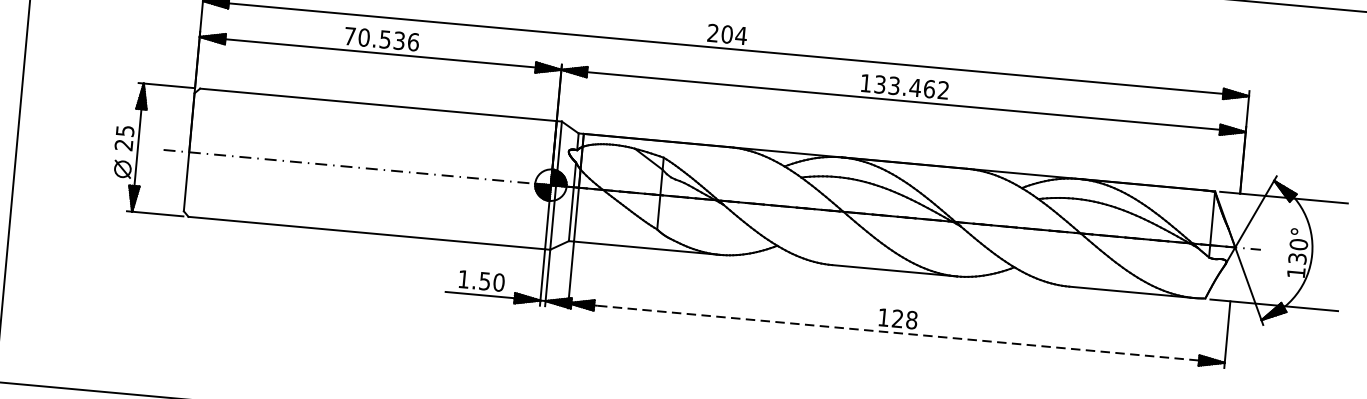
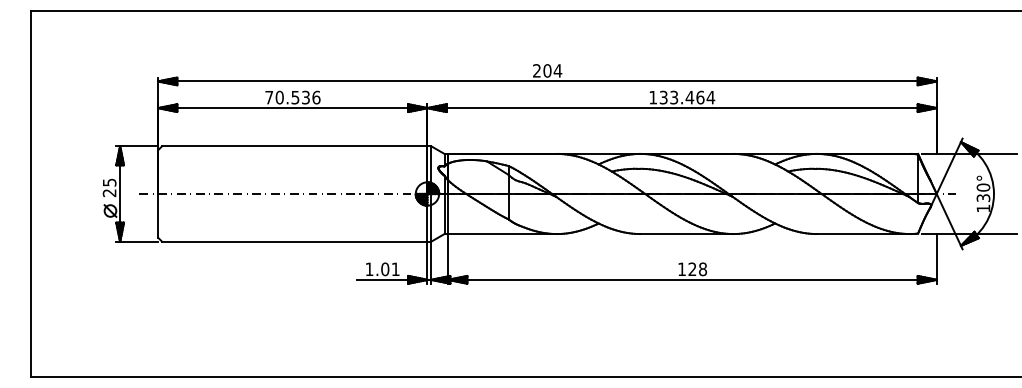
text: (943, 90) -> (710, 97), 133.462 -> 133.464
text: (492, 282) -> (390, 269), 1.50 -> 1.01
line: (897, 332) -> (693, 279), dashed -> solid

